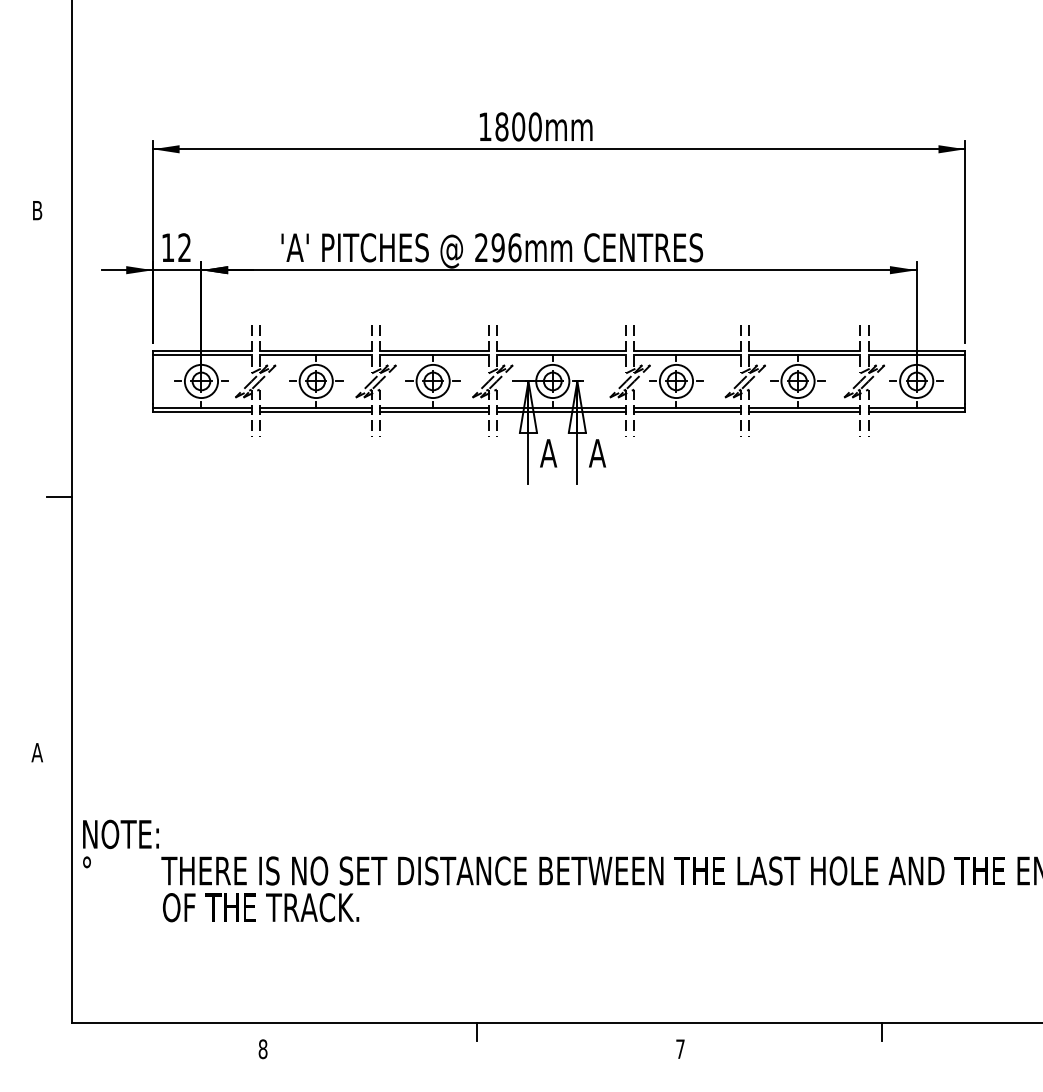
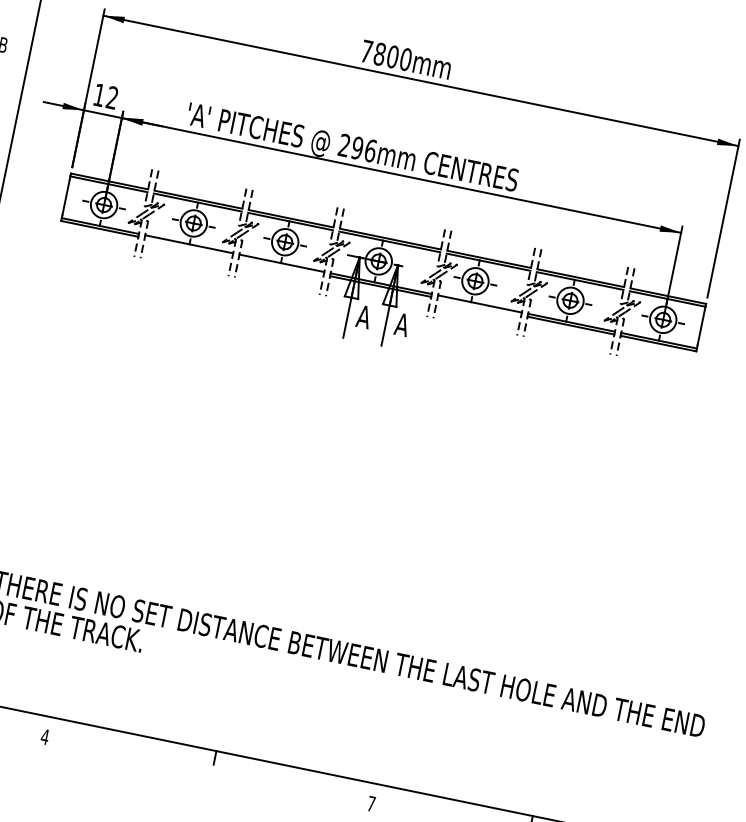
text: (485, 126) -> (367, 51), 1800mm -> 7800mm
line: (315, 411) -> (188, 246), removed
line: (434, 411) -> (281, 265), removed
line: (687, 411) -> (479, 306), removed
text: (262, 1049) -> (44, 737), 8 -> 4

